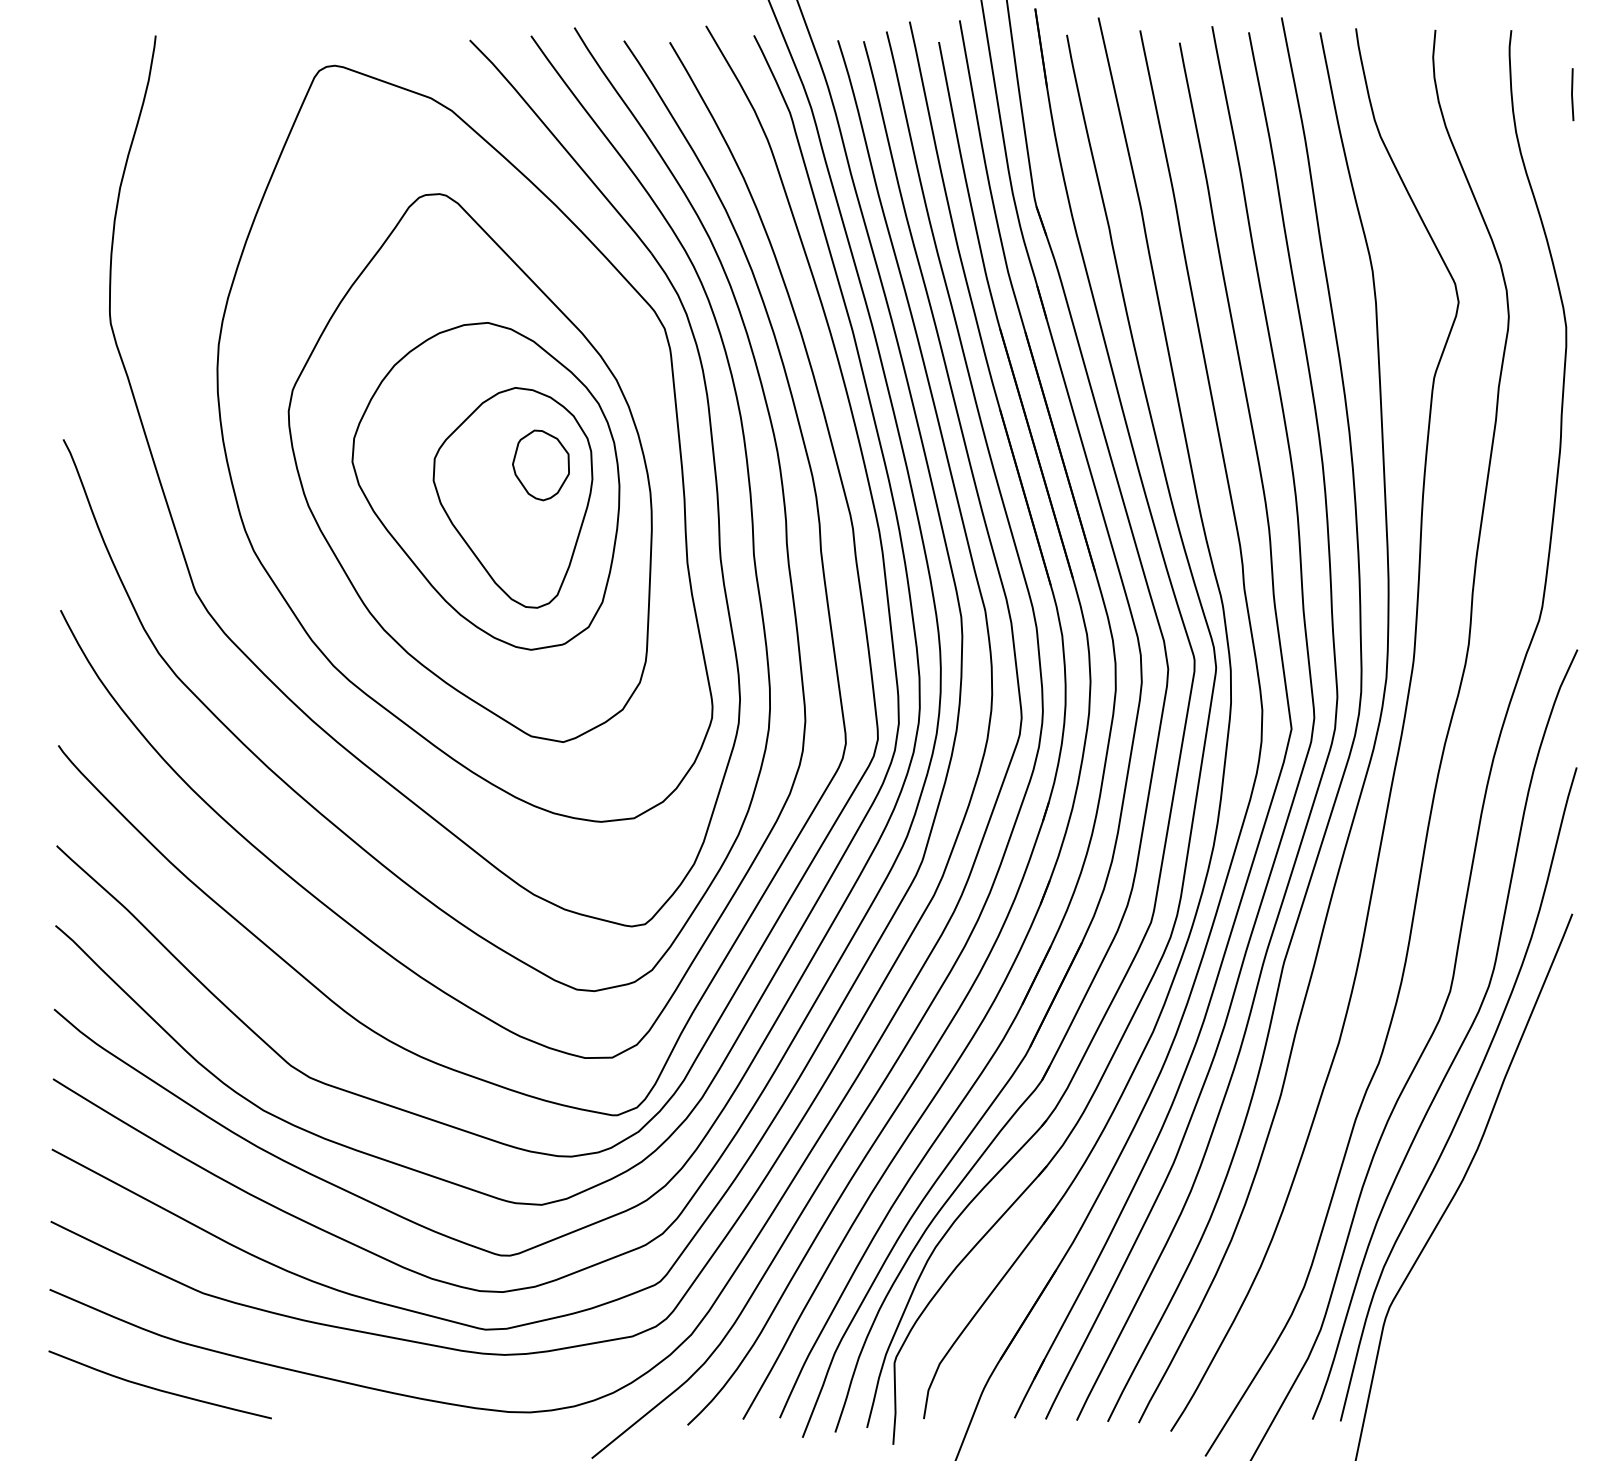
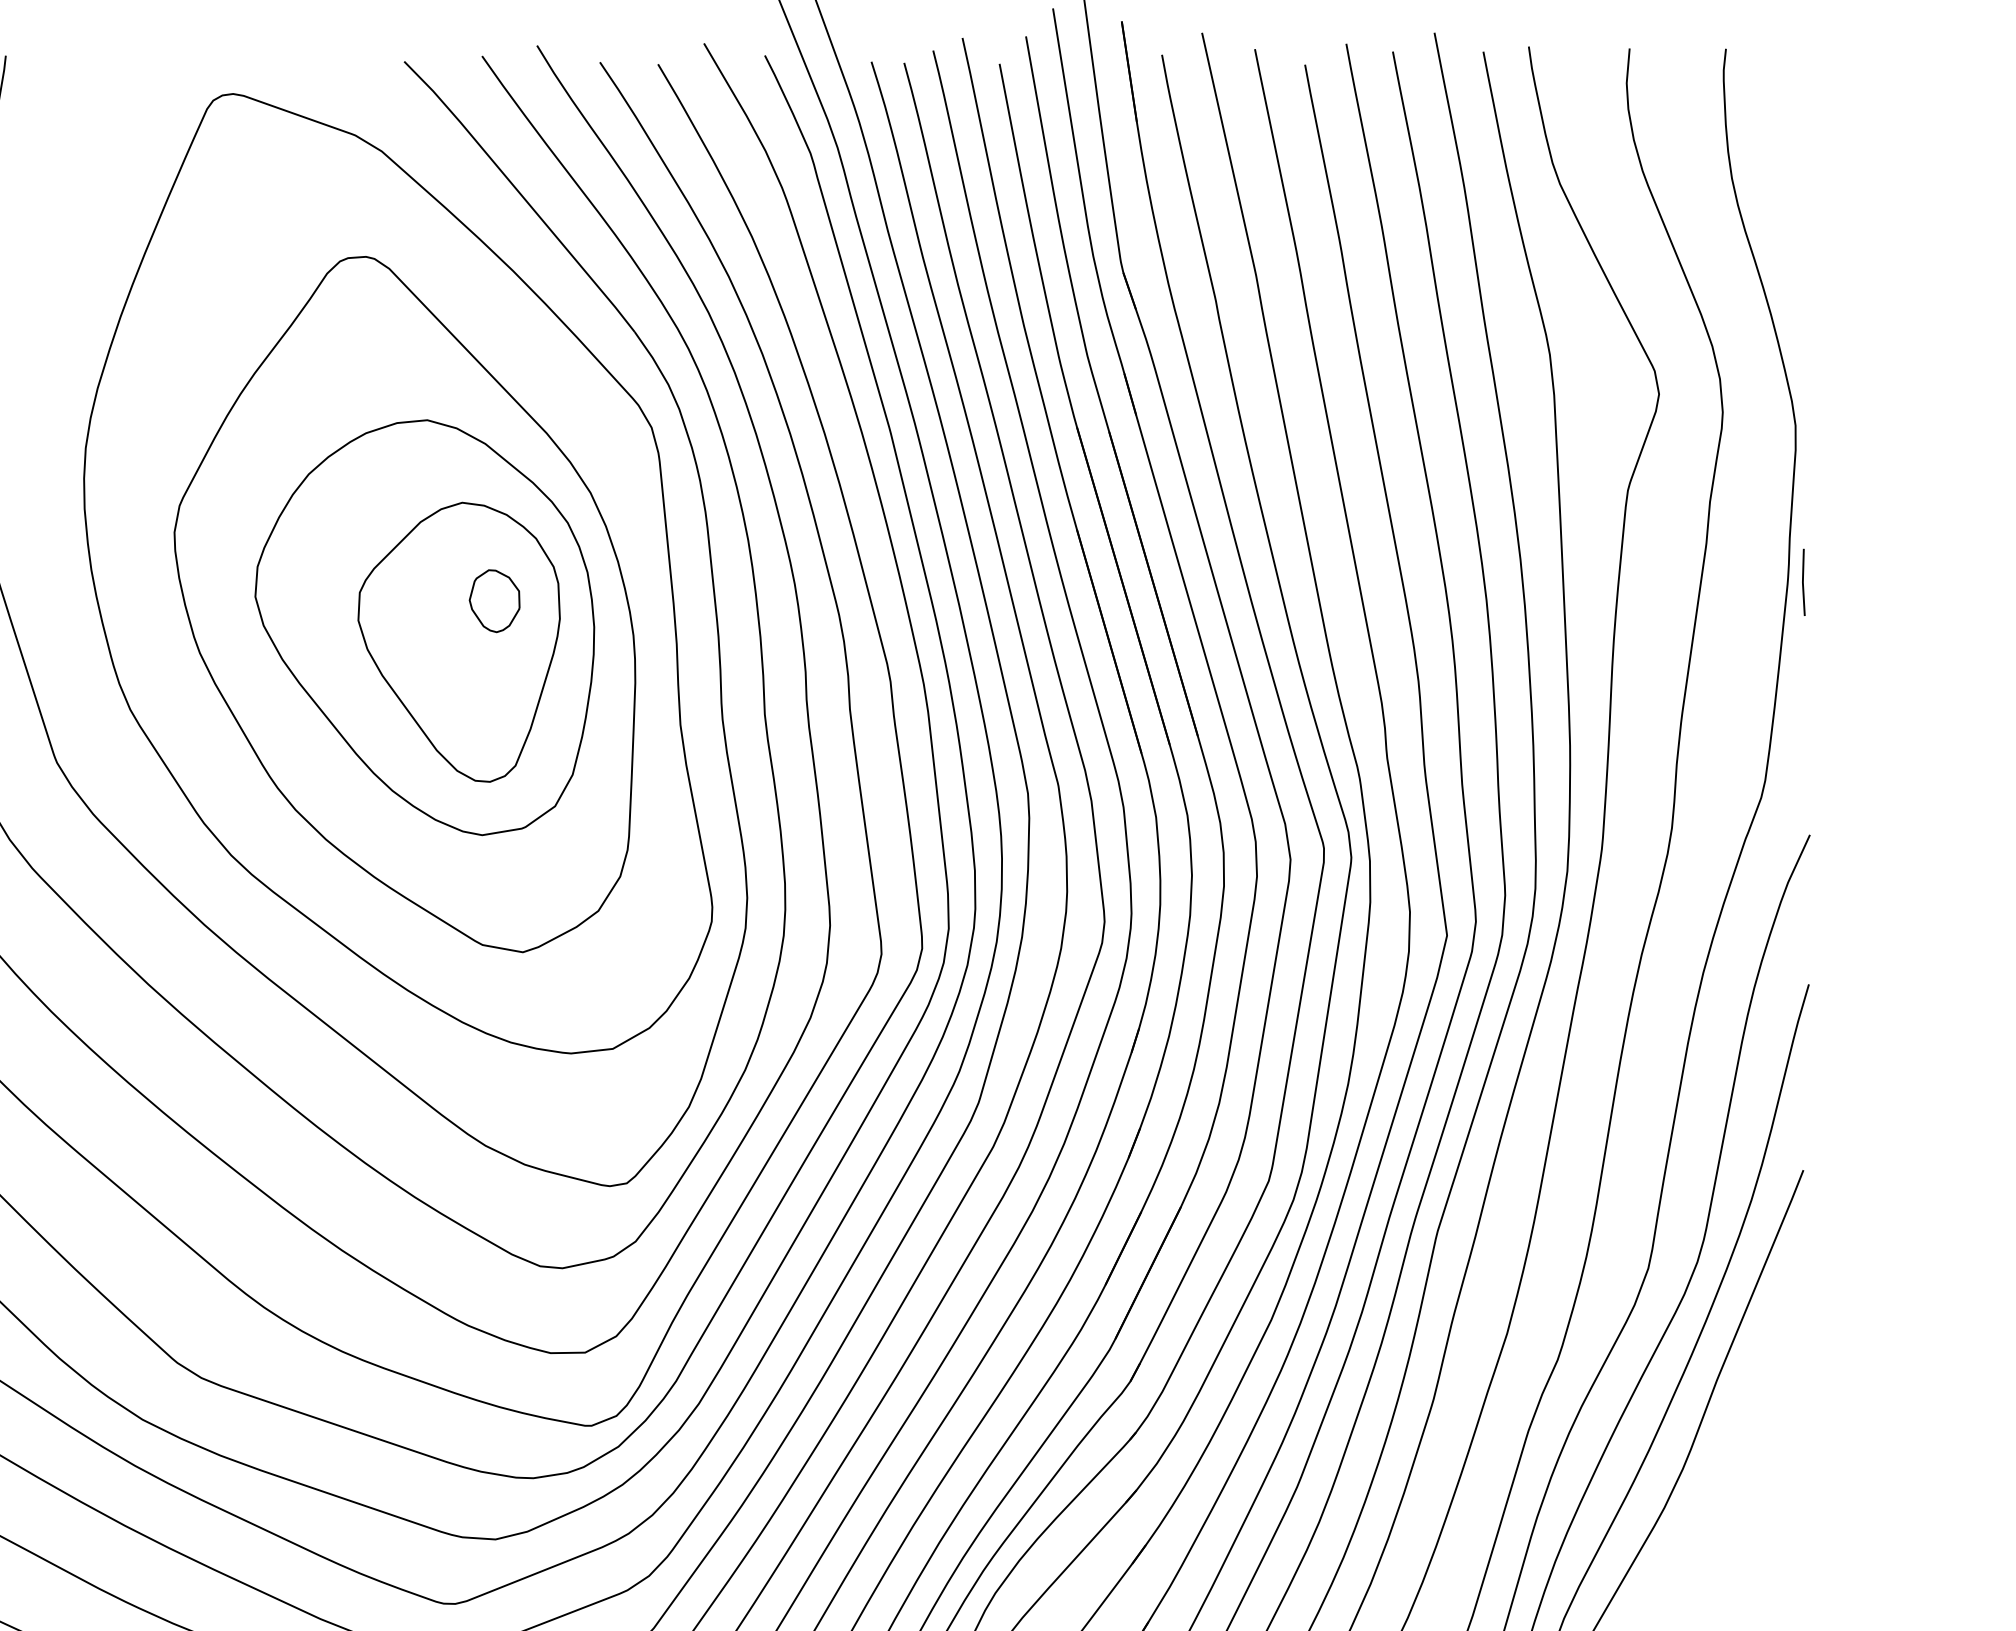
line: (1572, 94) -> (1803, 582), moved
part: (540, 465) -> (494, 601), size x0.7

